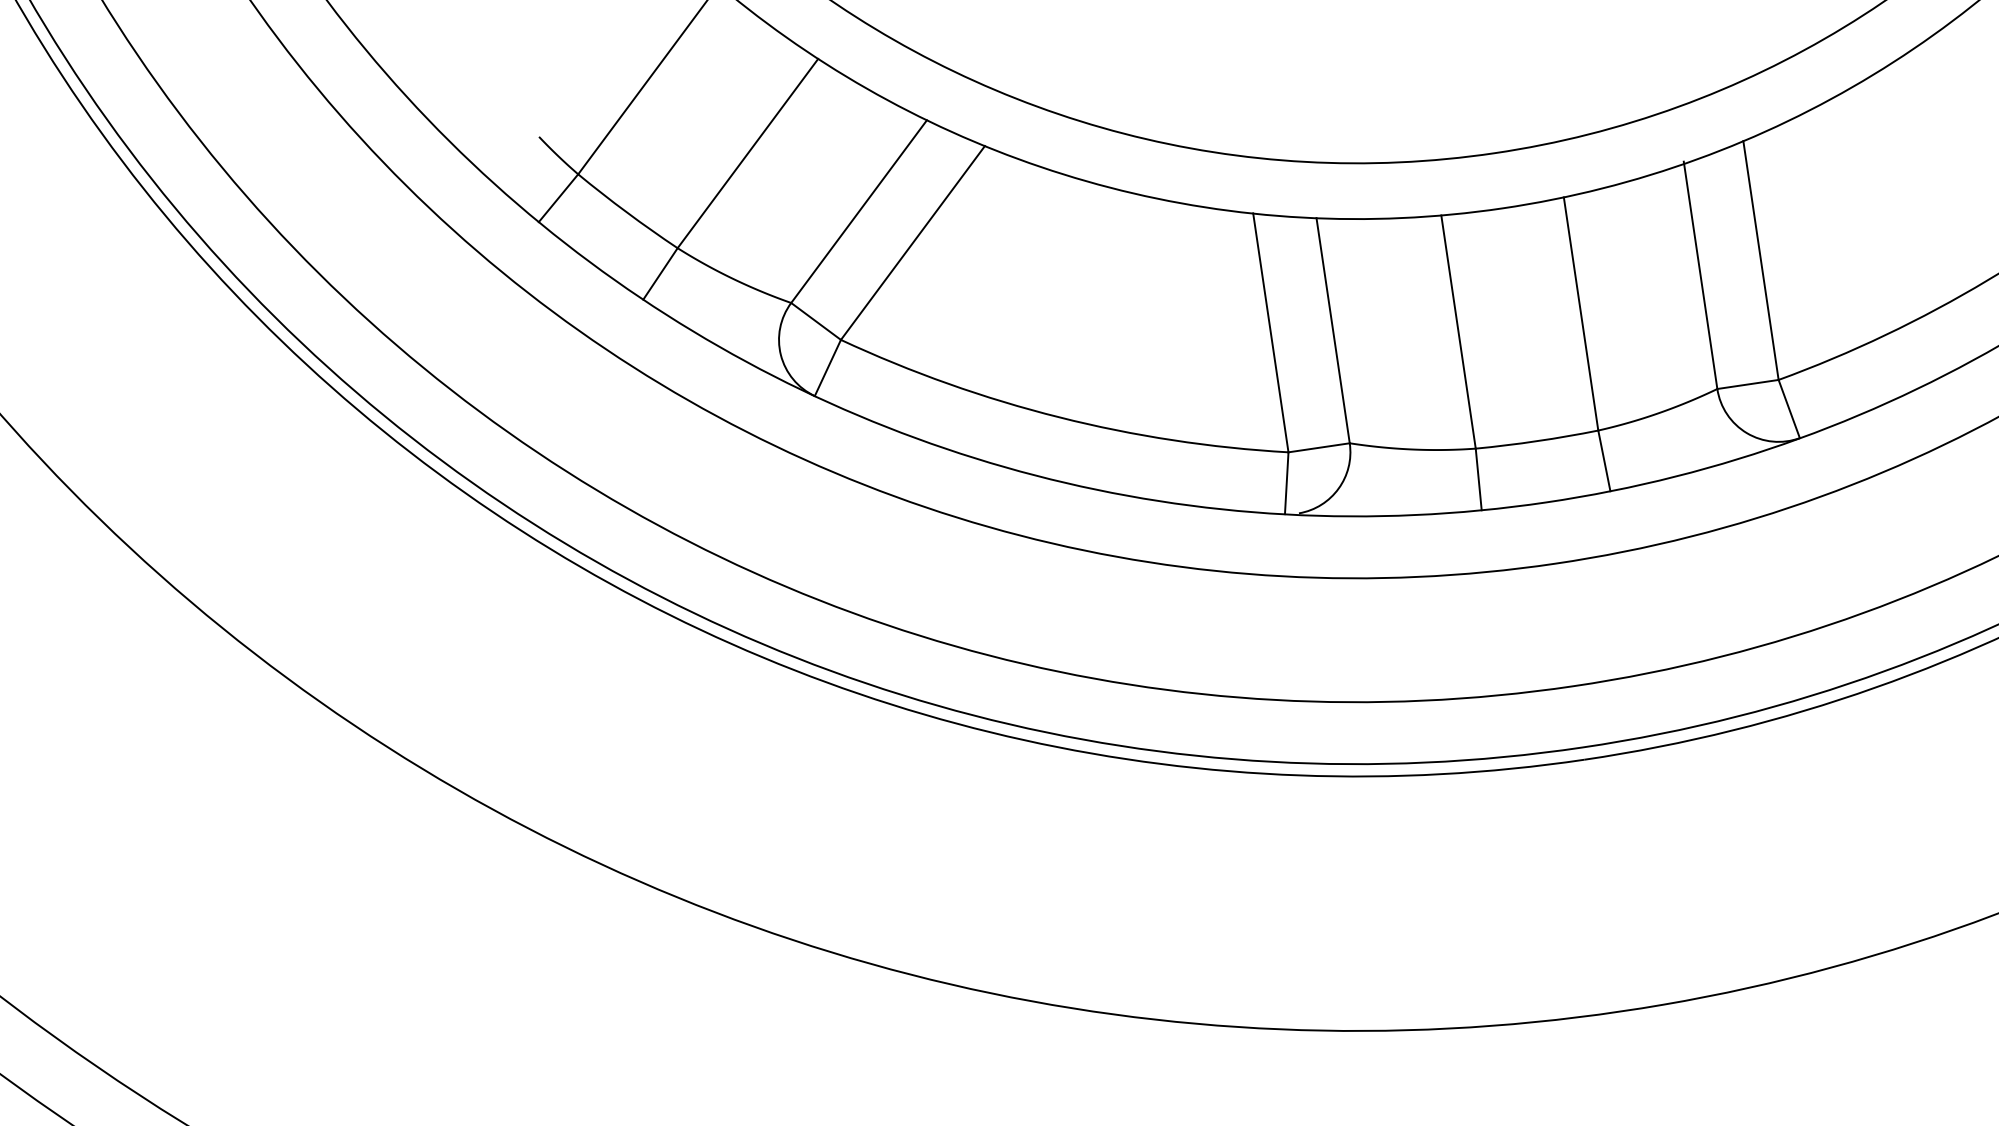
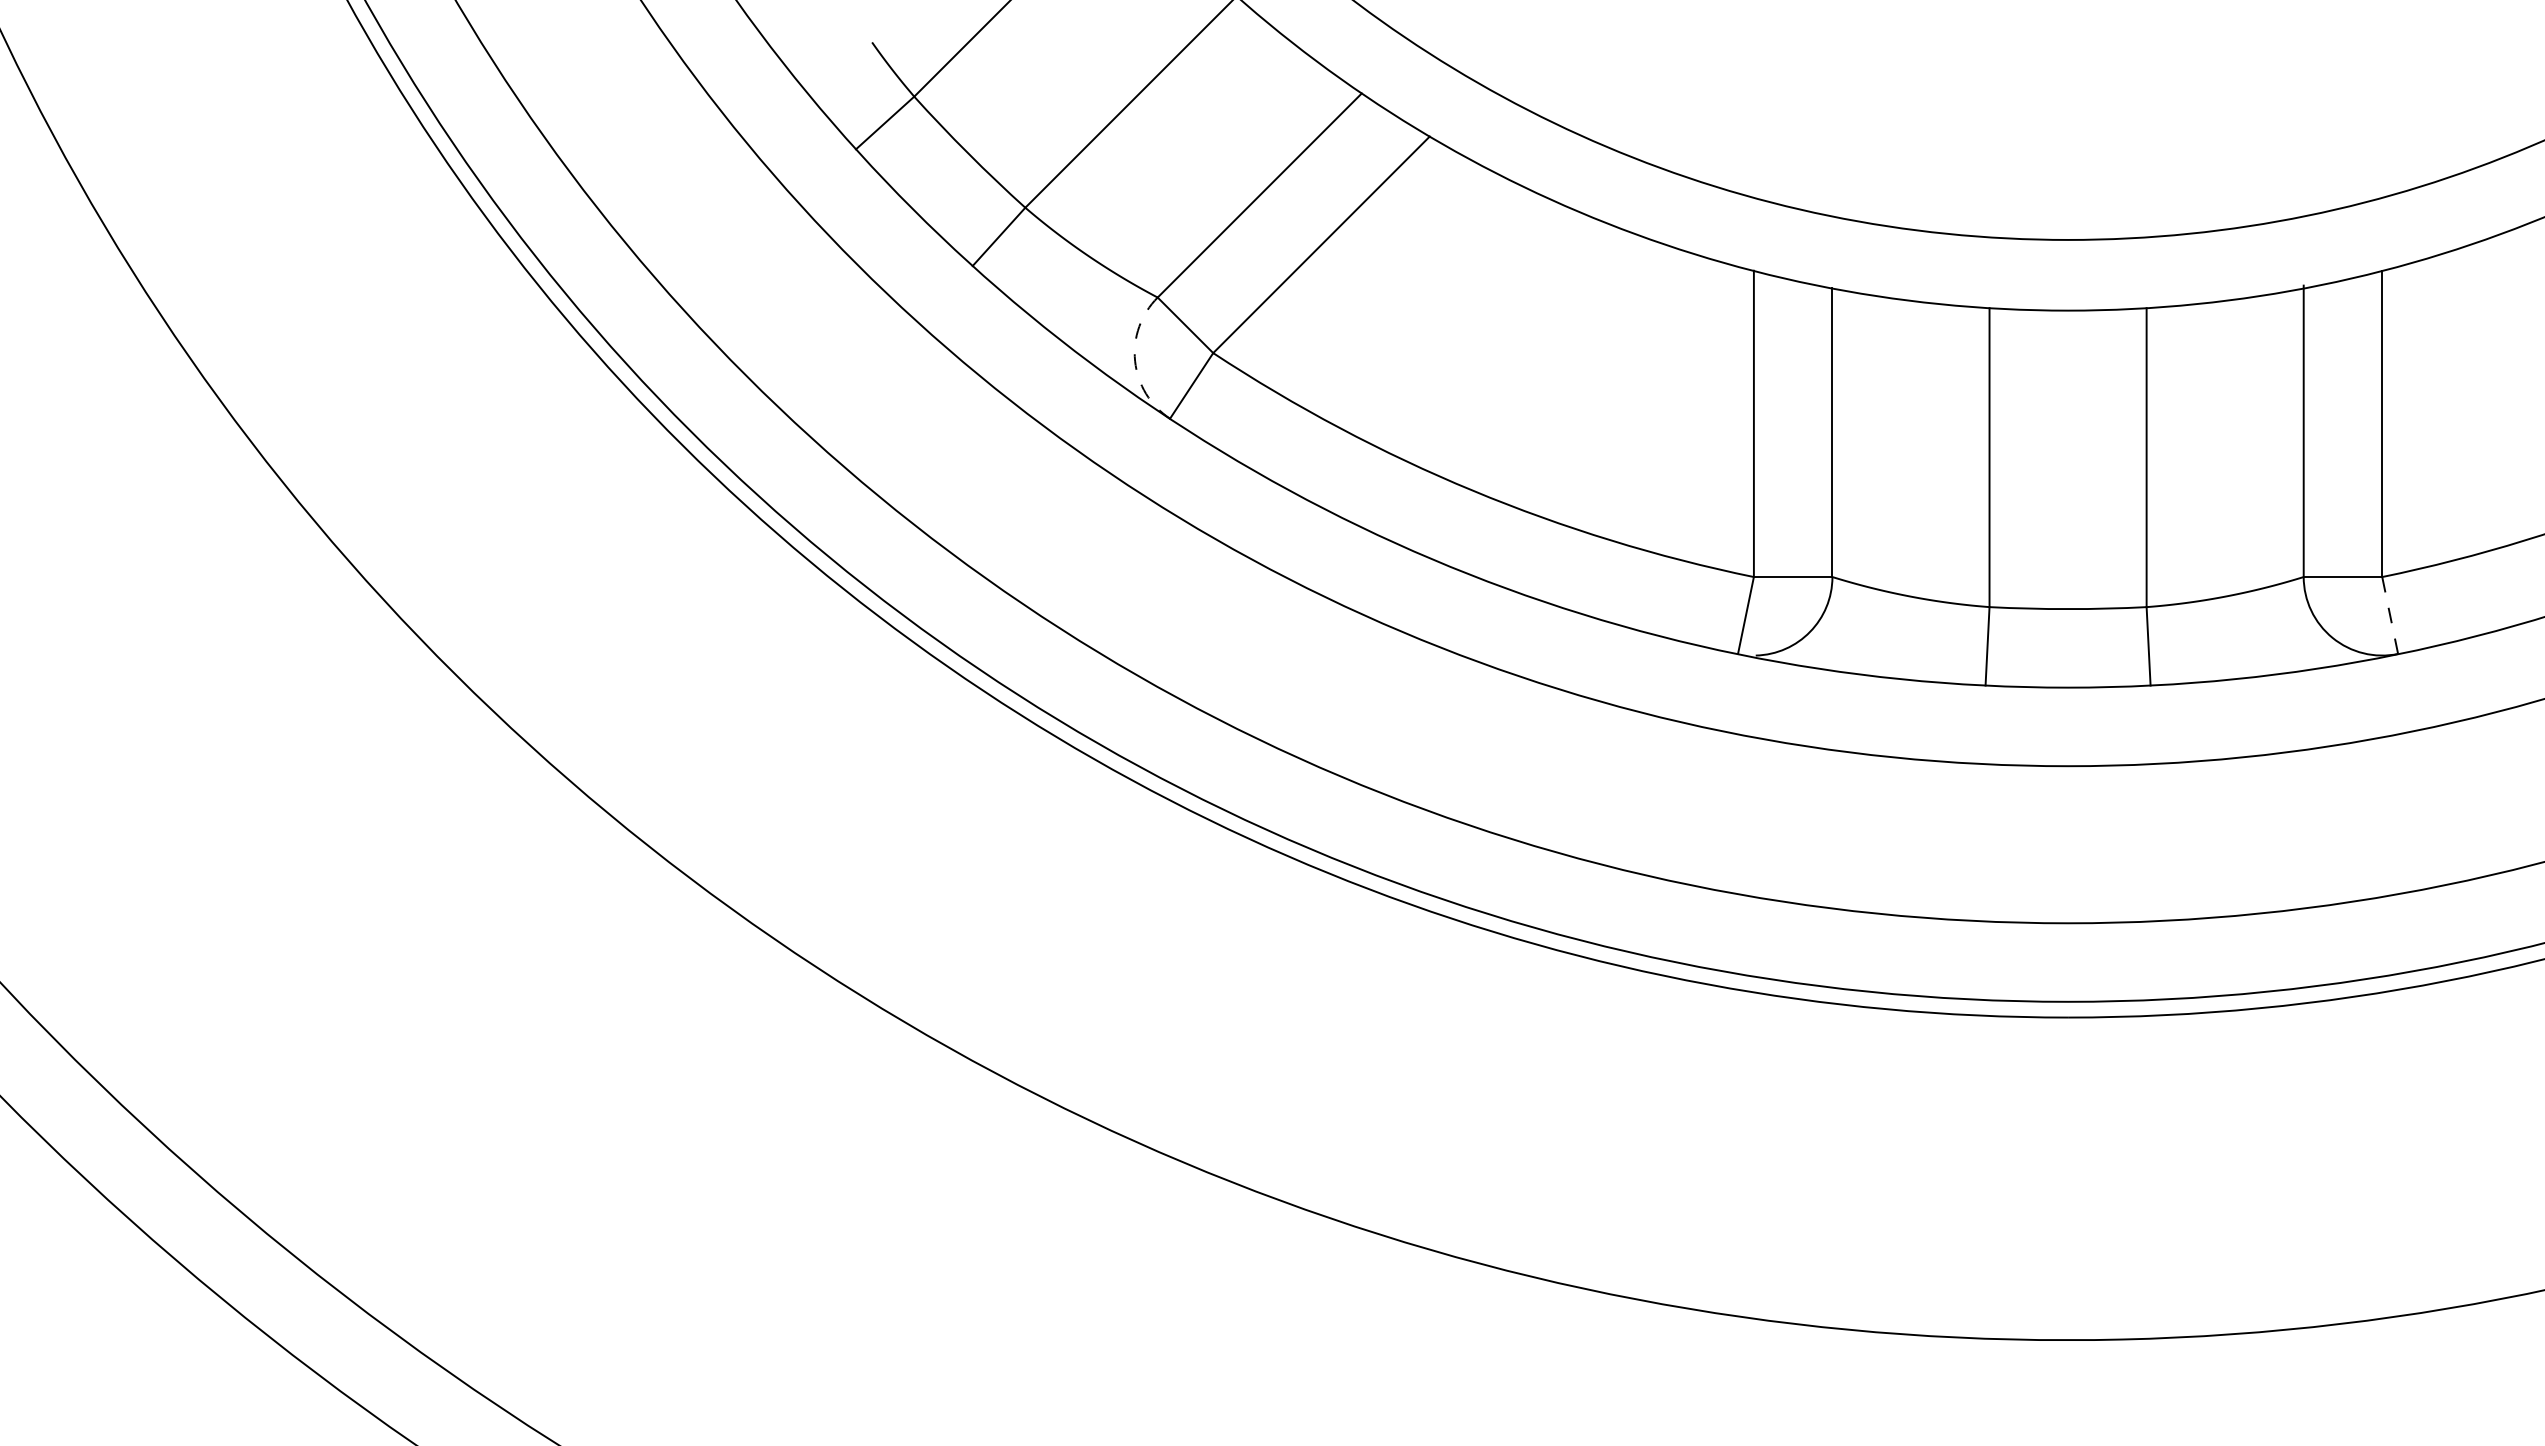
arc: (781, 355) -> (1135, 361), solid -> dashed
line: (1789, 409) -> (2390, 615), solid -> dashed

